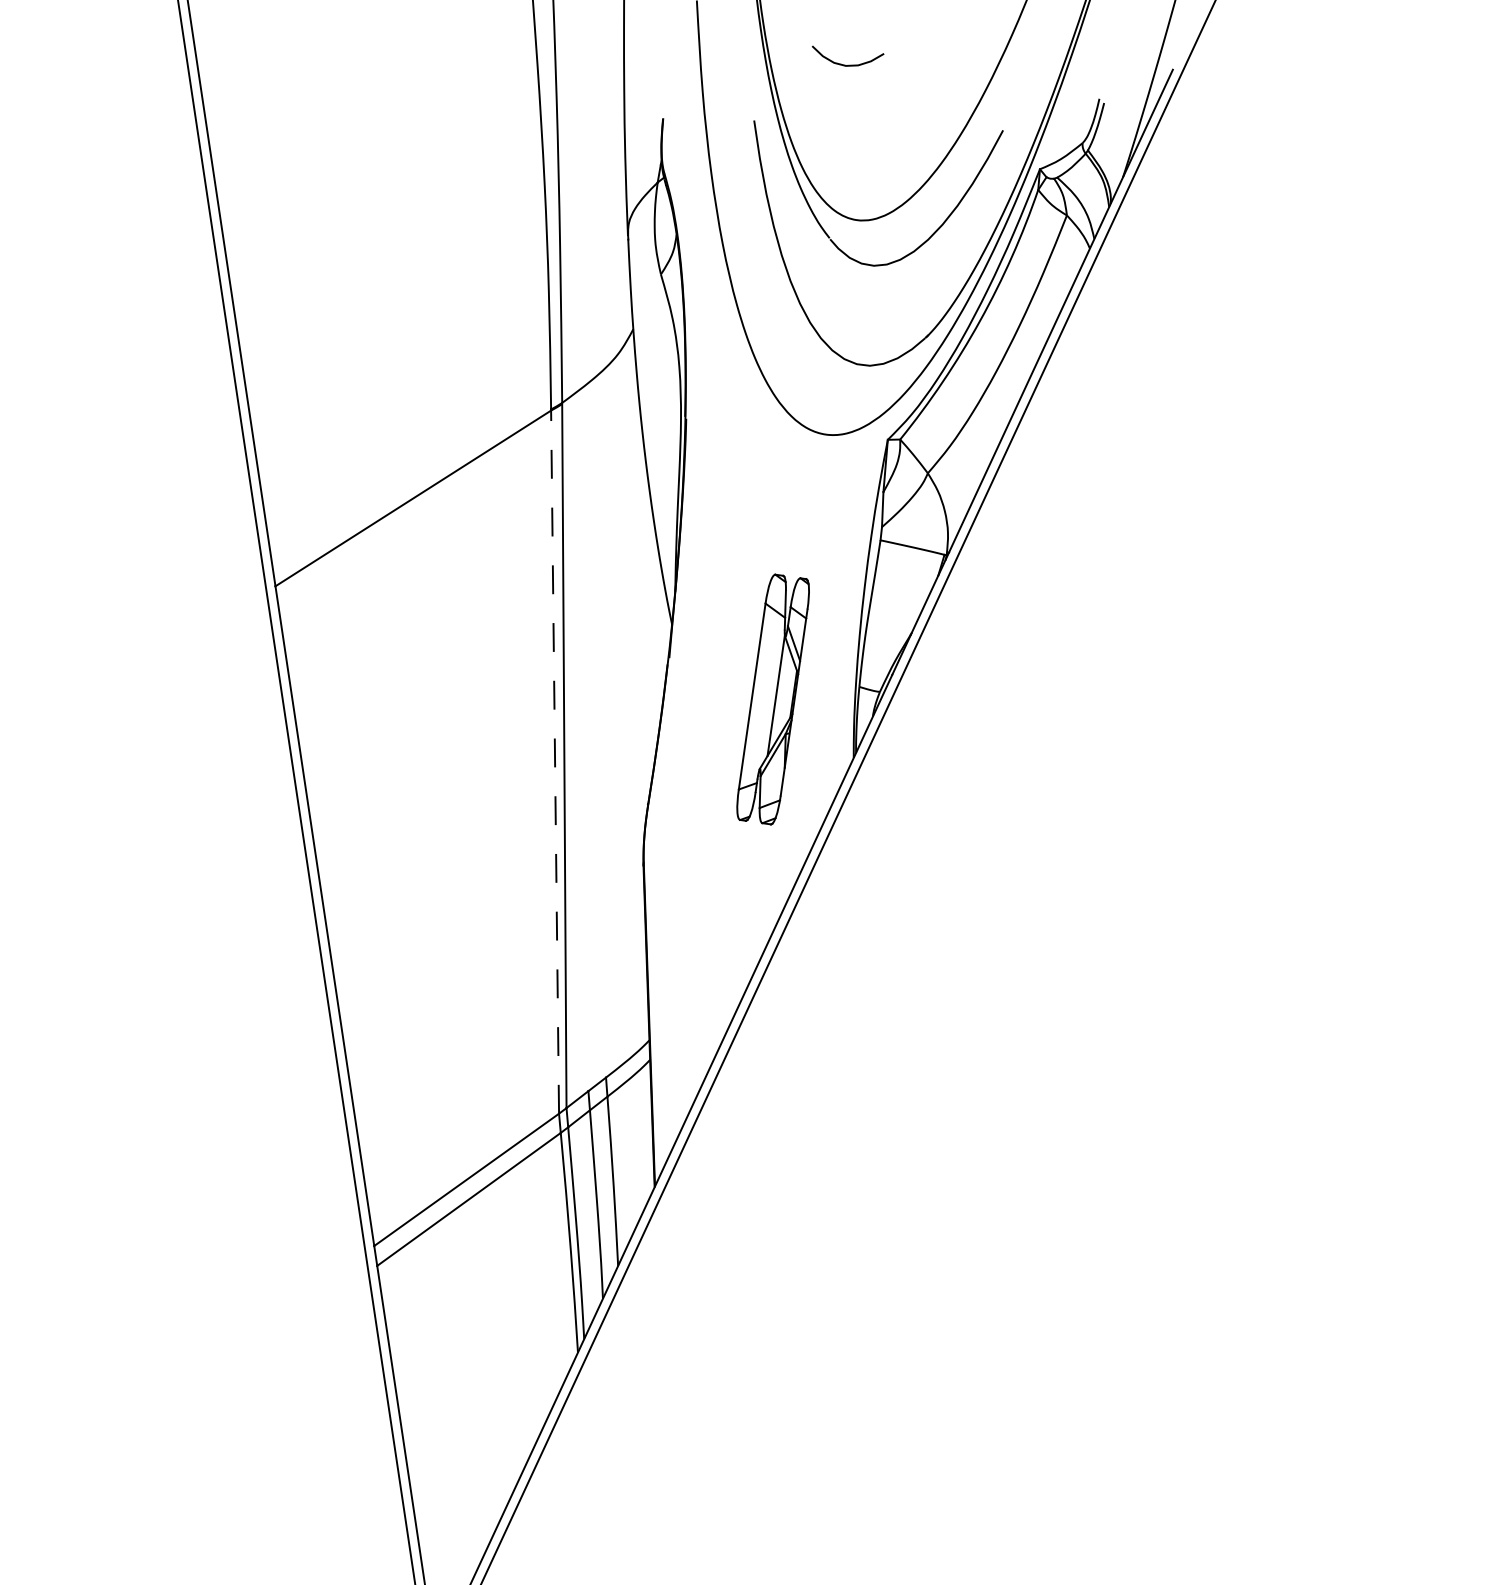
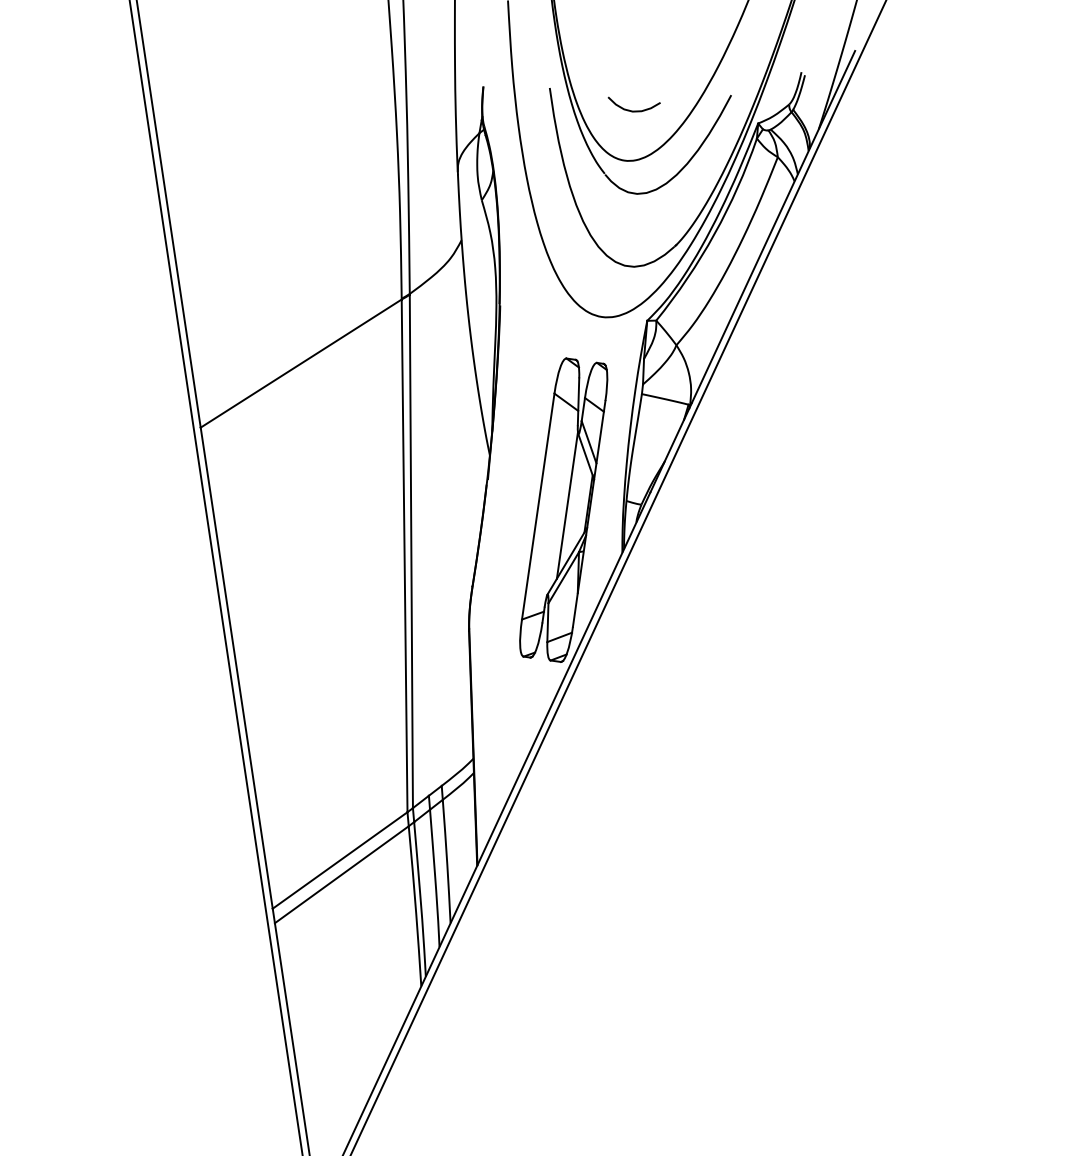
curve: (848, 64) -> (634, 110), moved
part: (772, 699) -> (563, 510), size x1.67
line: (555, 762) -> (404, 556), dashed -> solid

